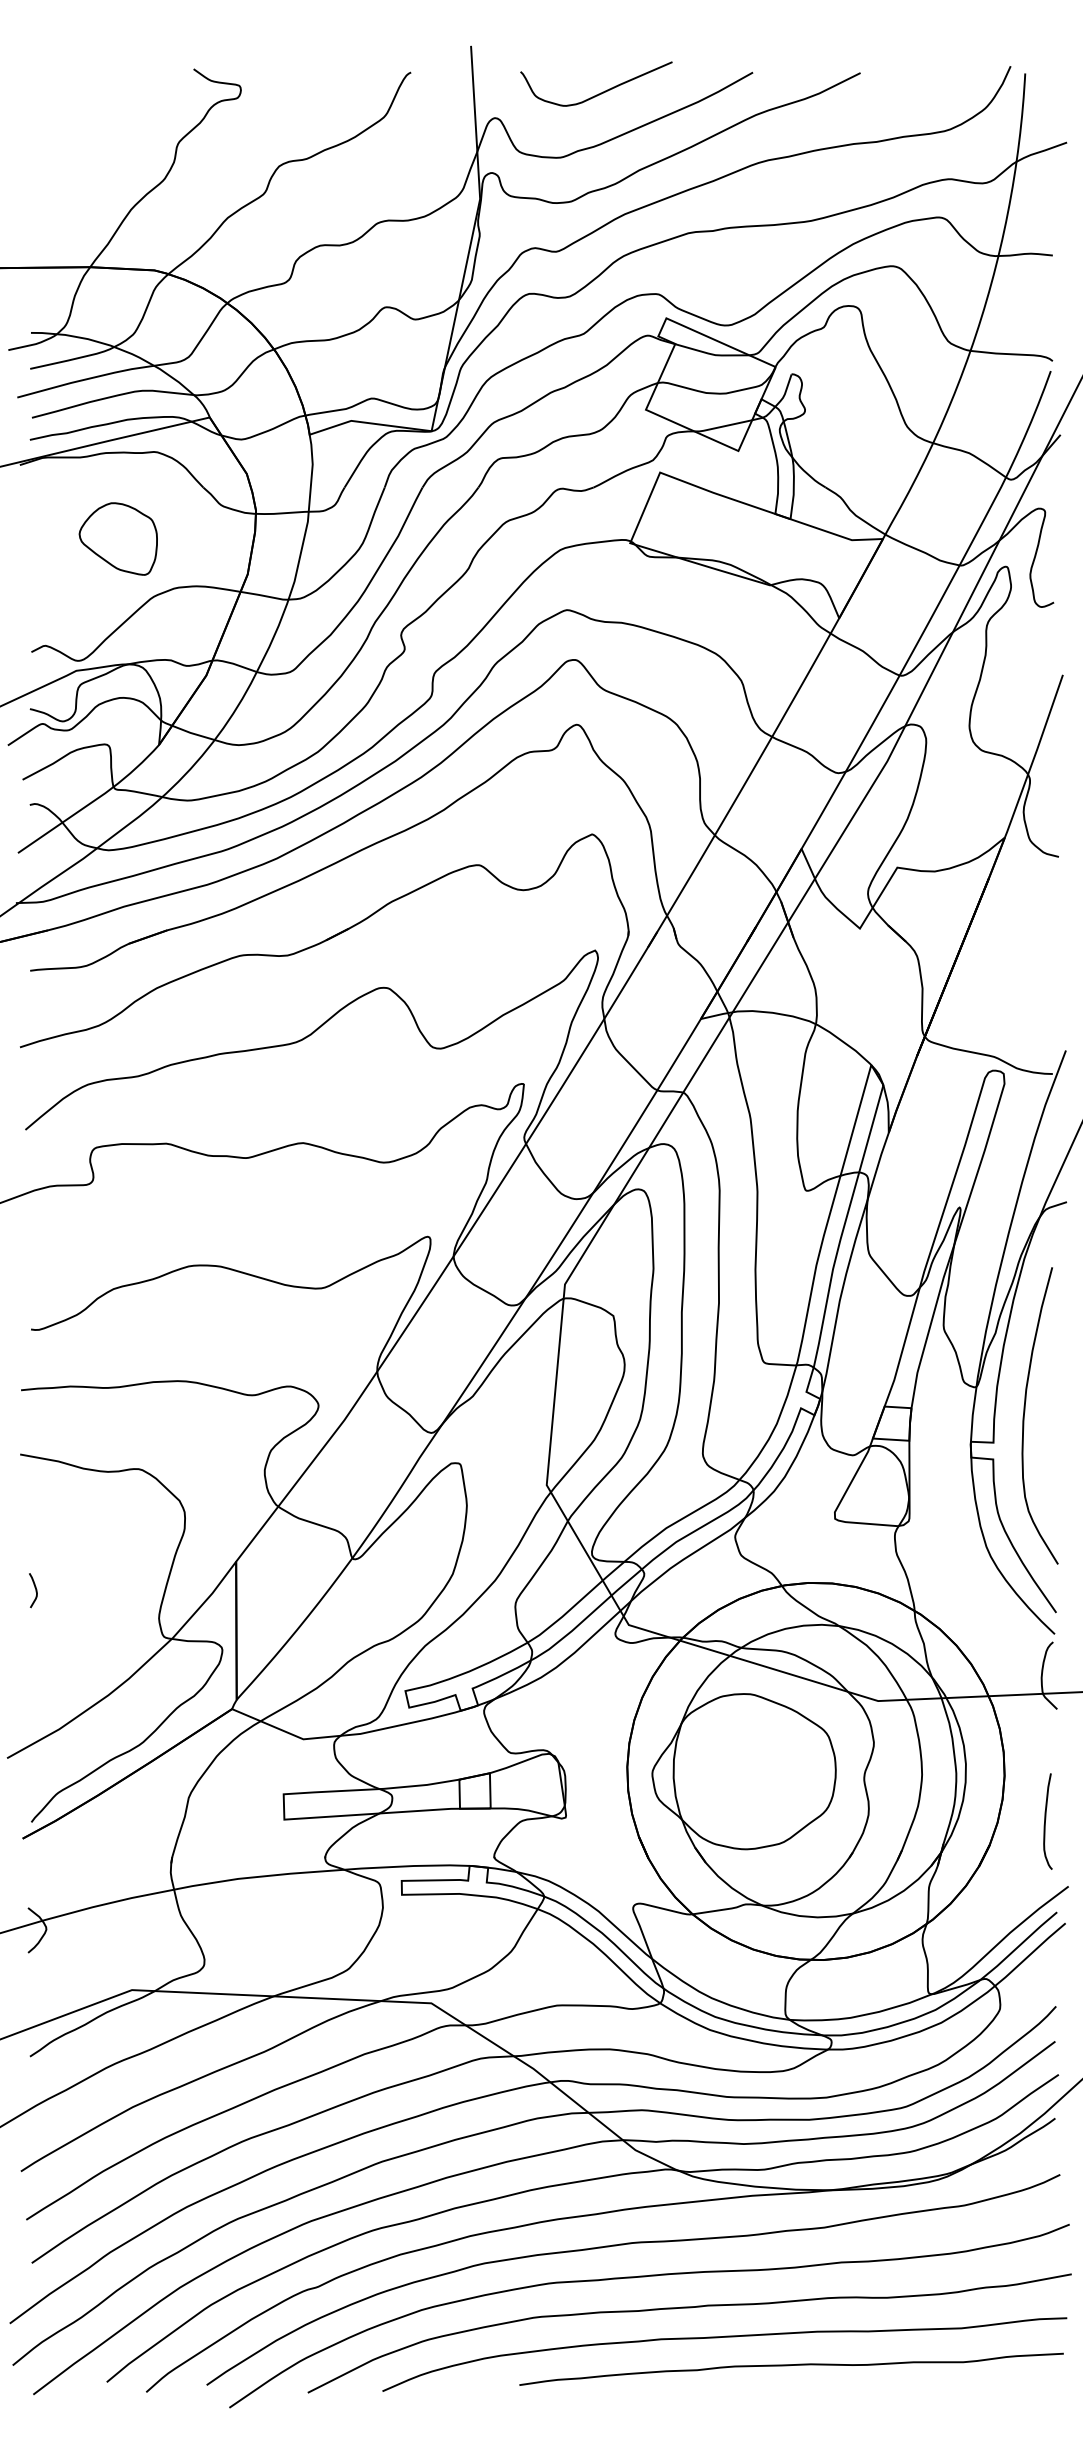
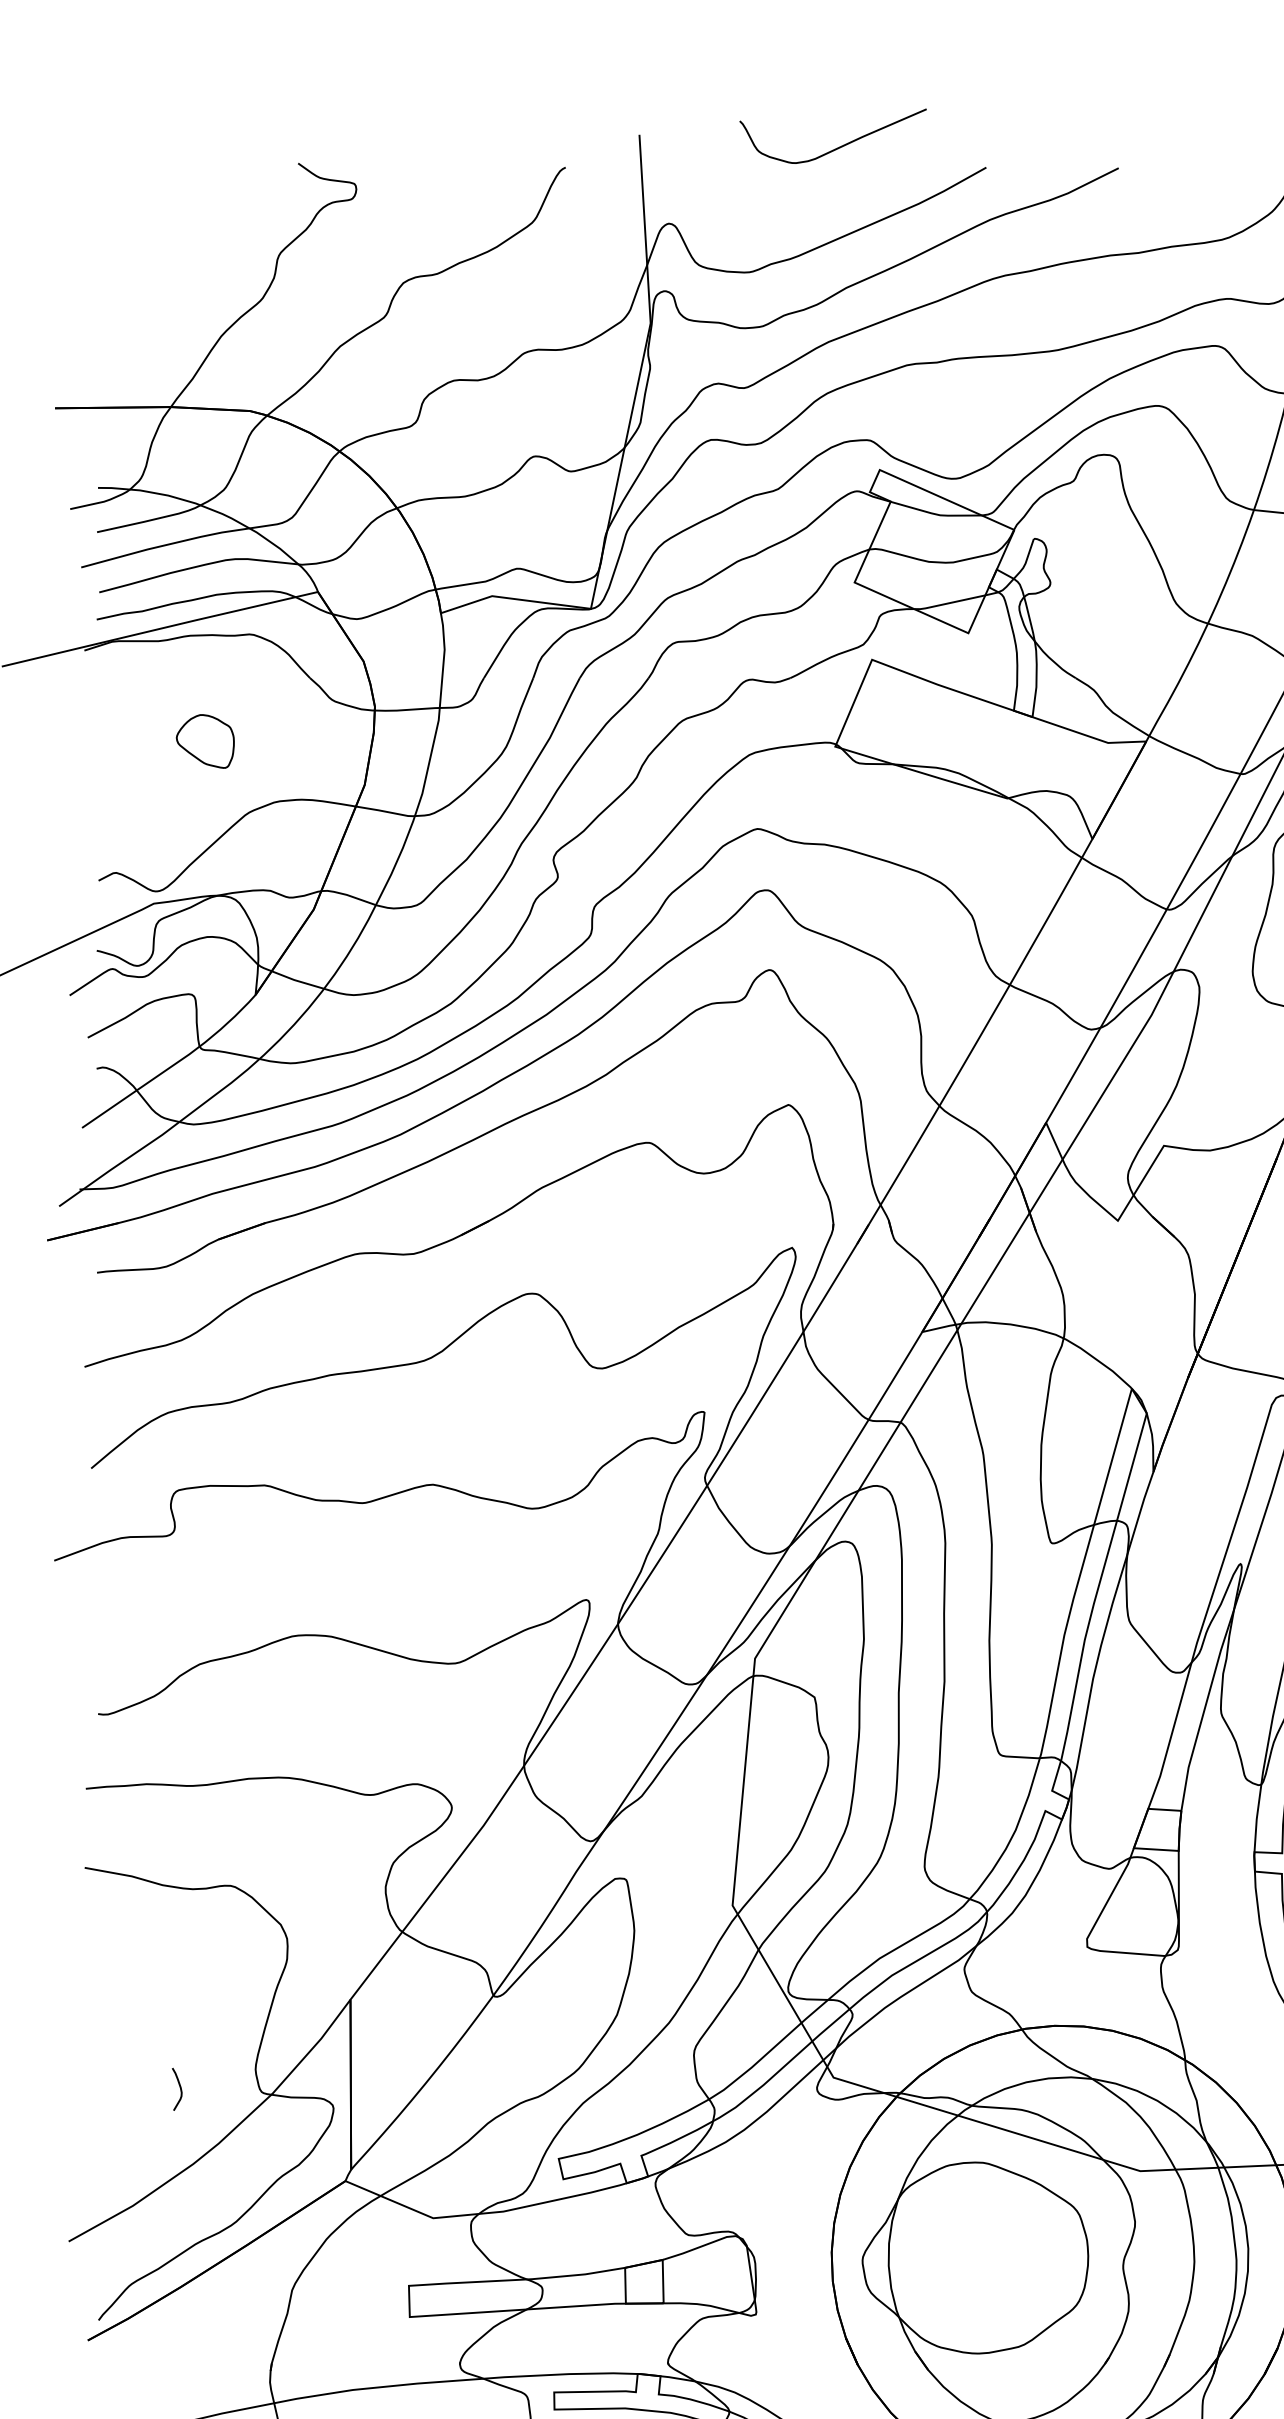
curve: (600, 92) -> (838, 146), moved
part: (117, 538) -> (204, 740), size x0.6
curve: (35, 1590) -> (179, 2089), moved

